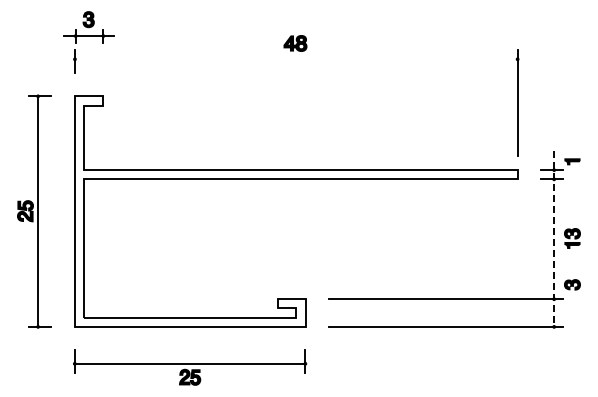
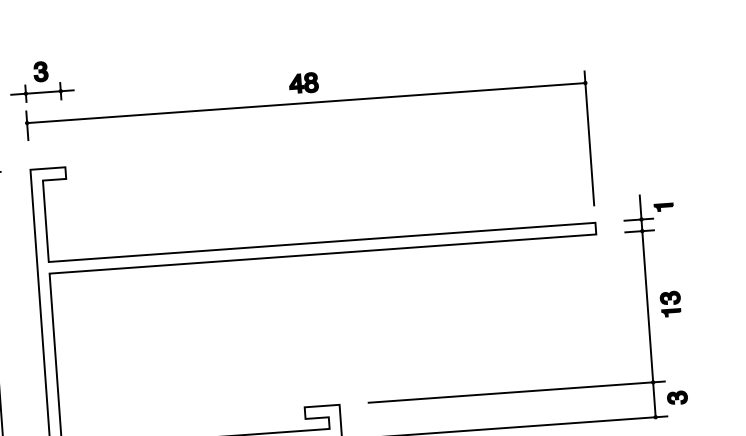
line: (295, 59) -> (305, 103), added
line: (554, 239) -> (648, 306), dashed -> solid
part: (572, 284) -> (677, 397), moved

